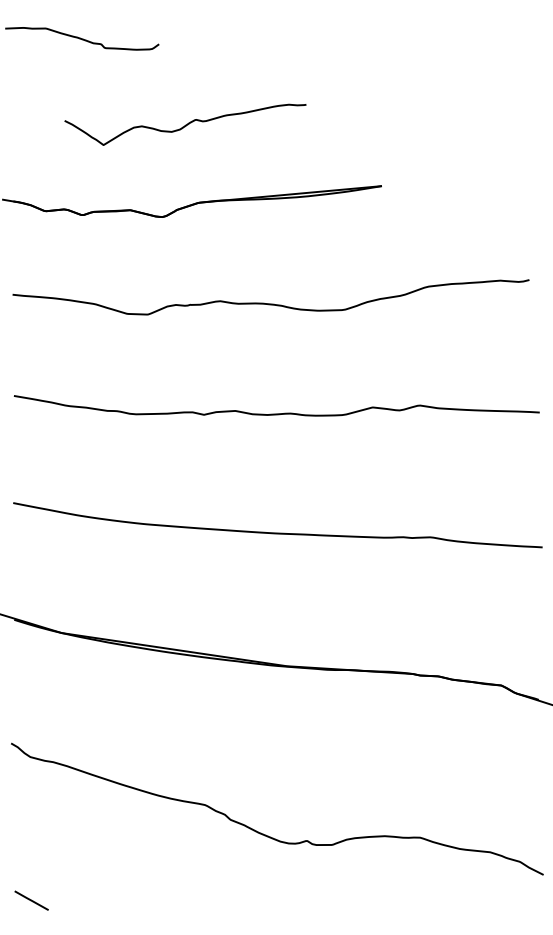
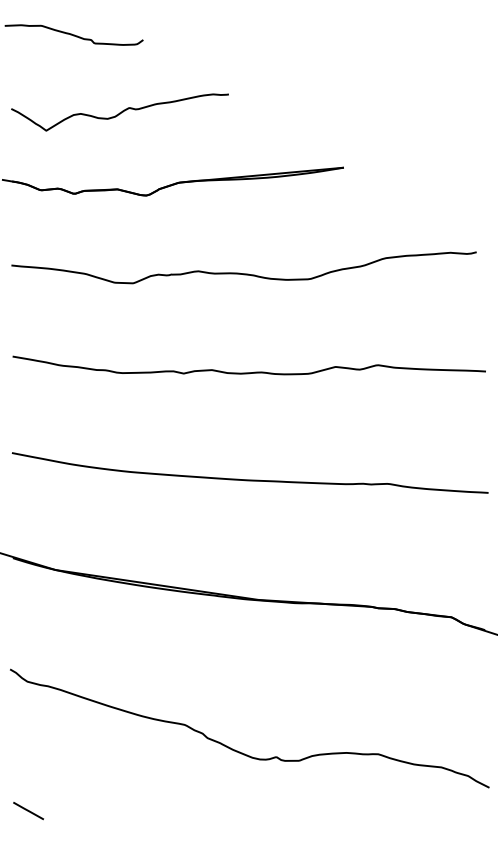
curve: (184, 124) -> (119, 112), moved

